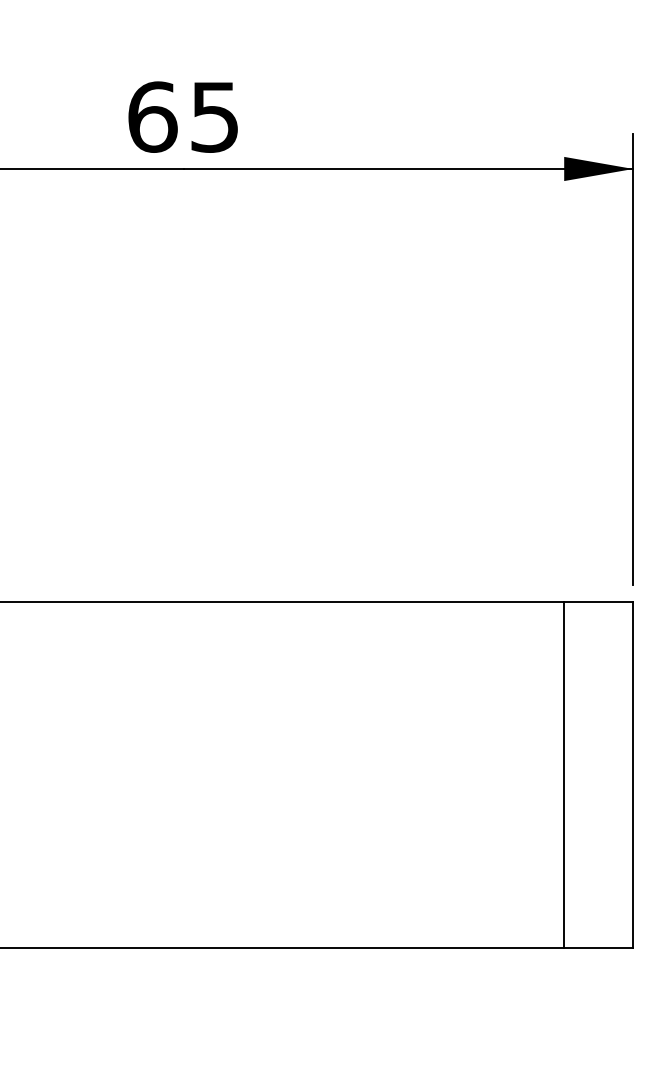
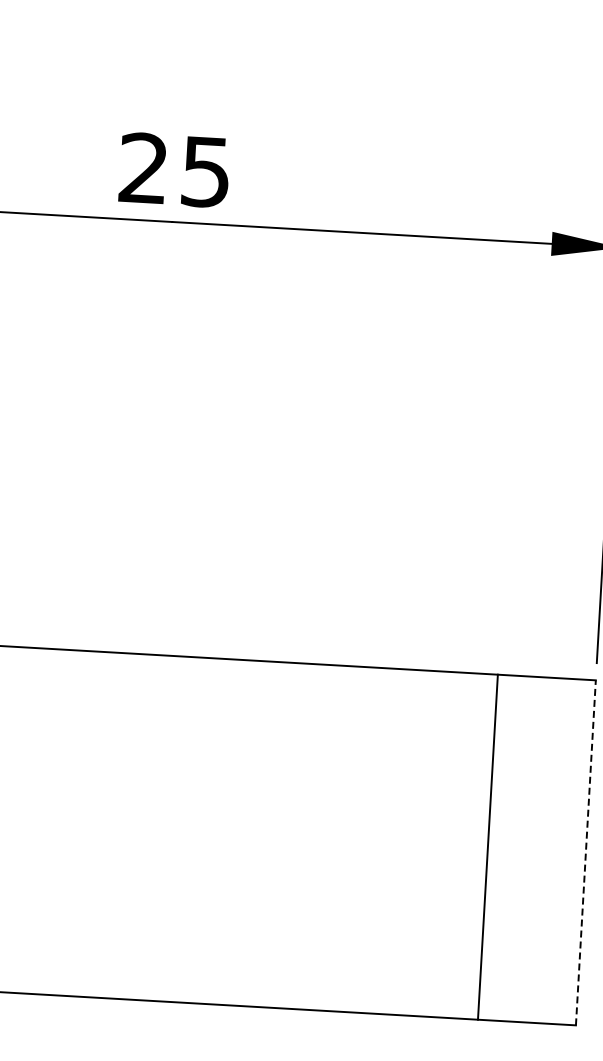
text: (152, 116) -> (143, 167), 65 -> 25
line: (564, 774) -> (488, 846), moved
line: (633, 774) -> (586, 852), solid -> dashed

